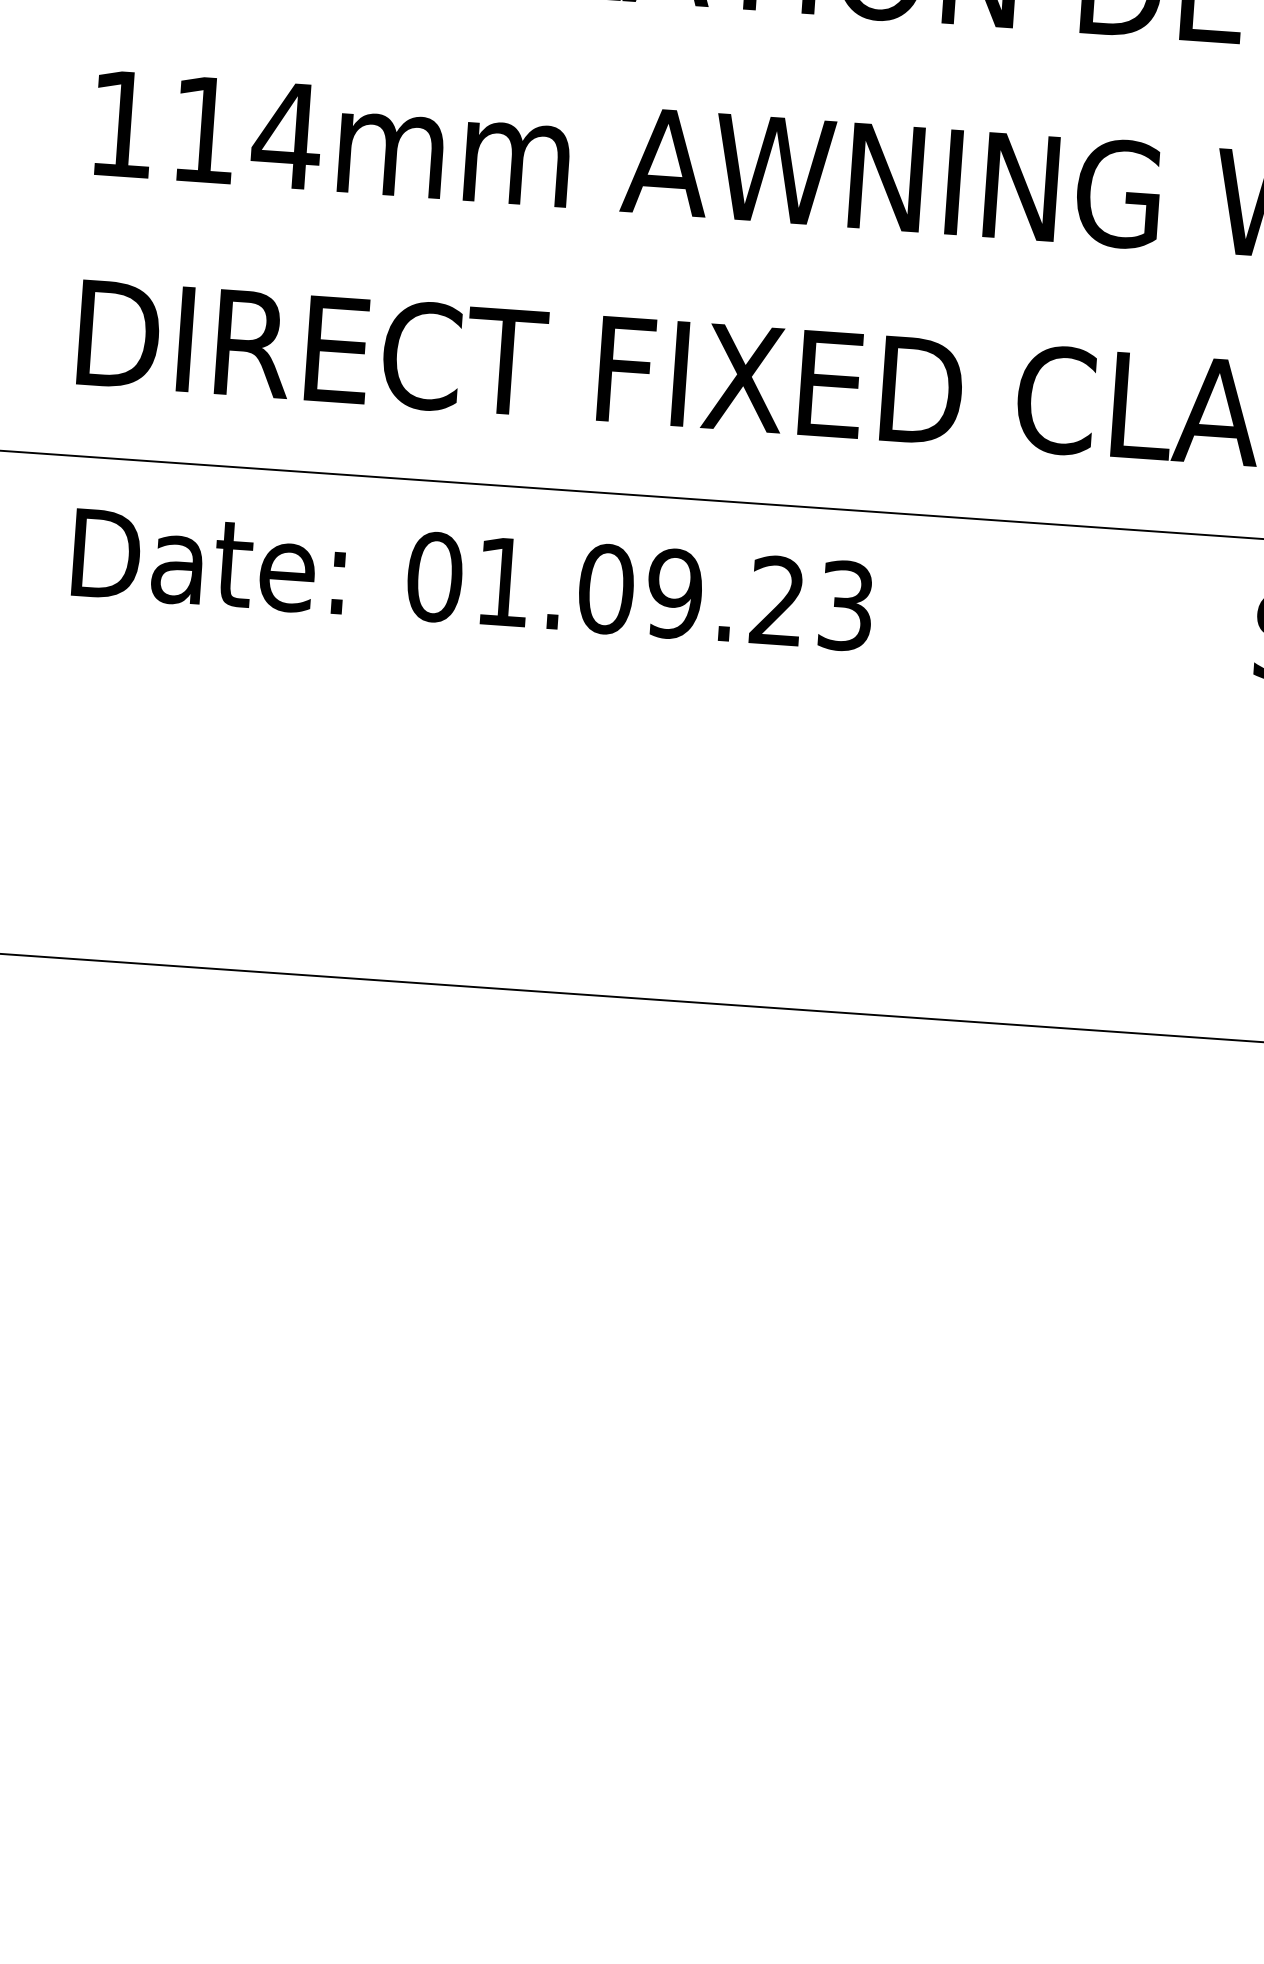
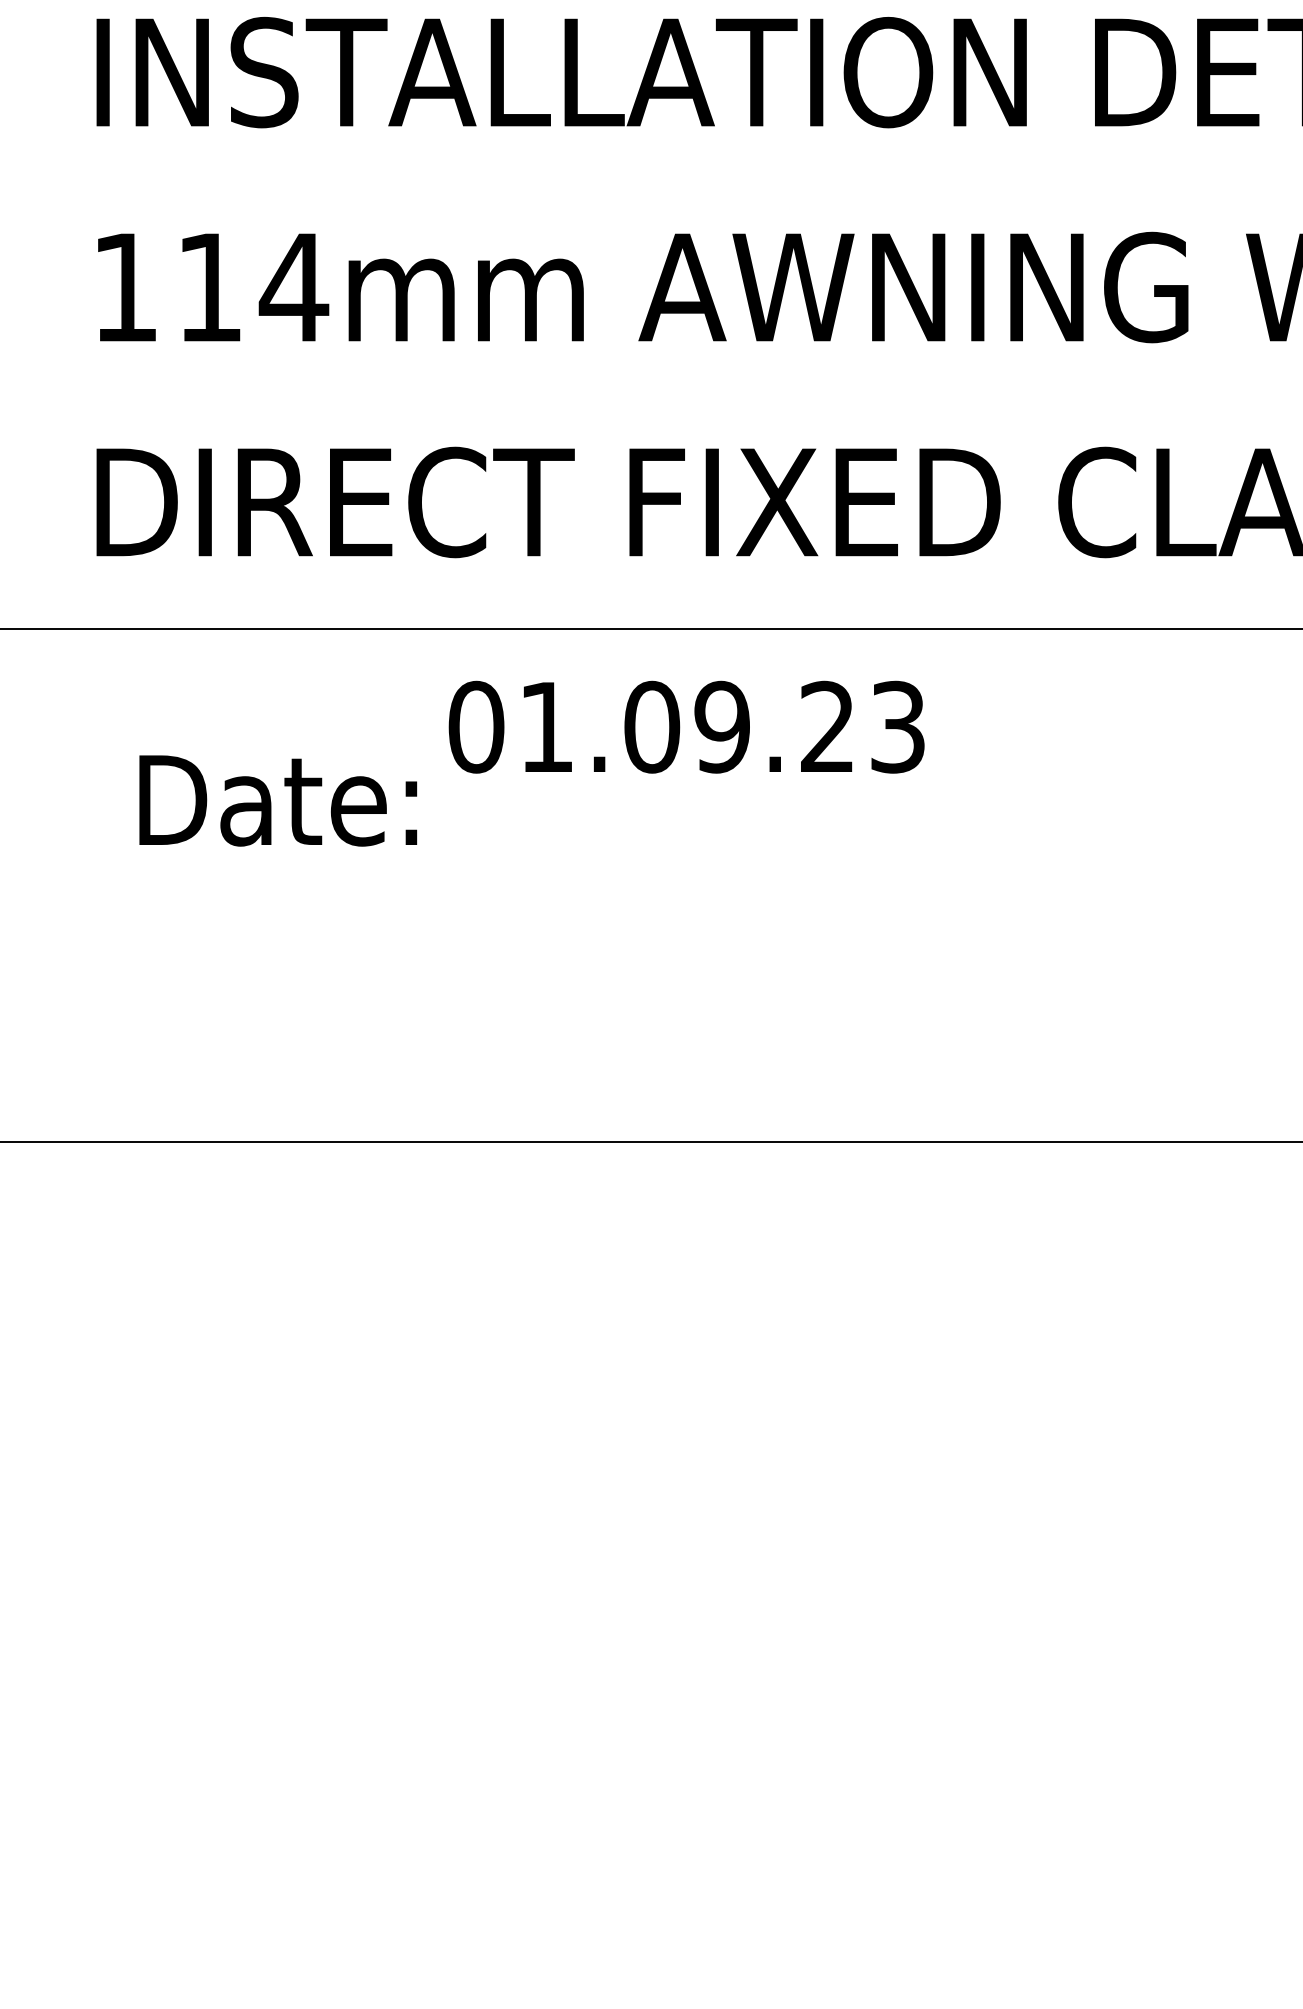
text: (209, 561) -> (278, 800), moved

